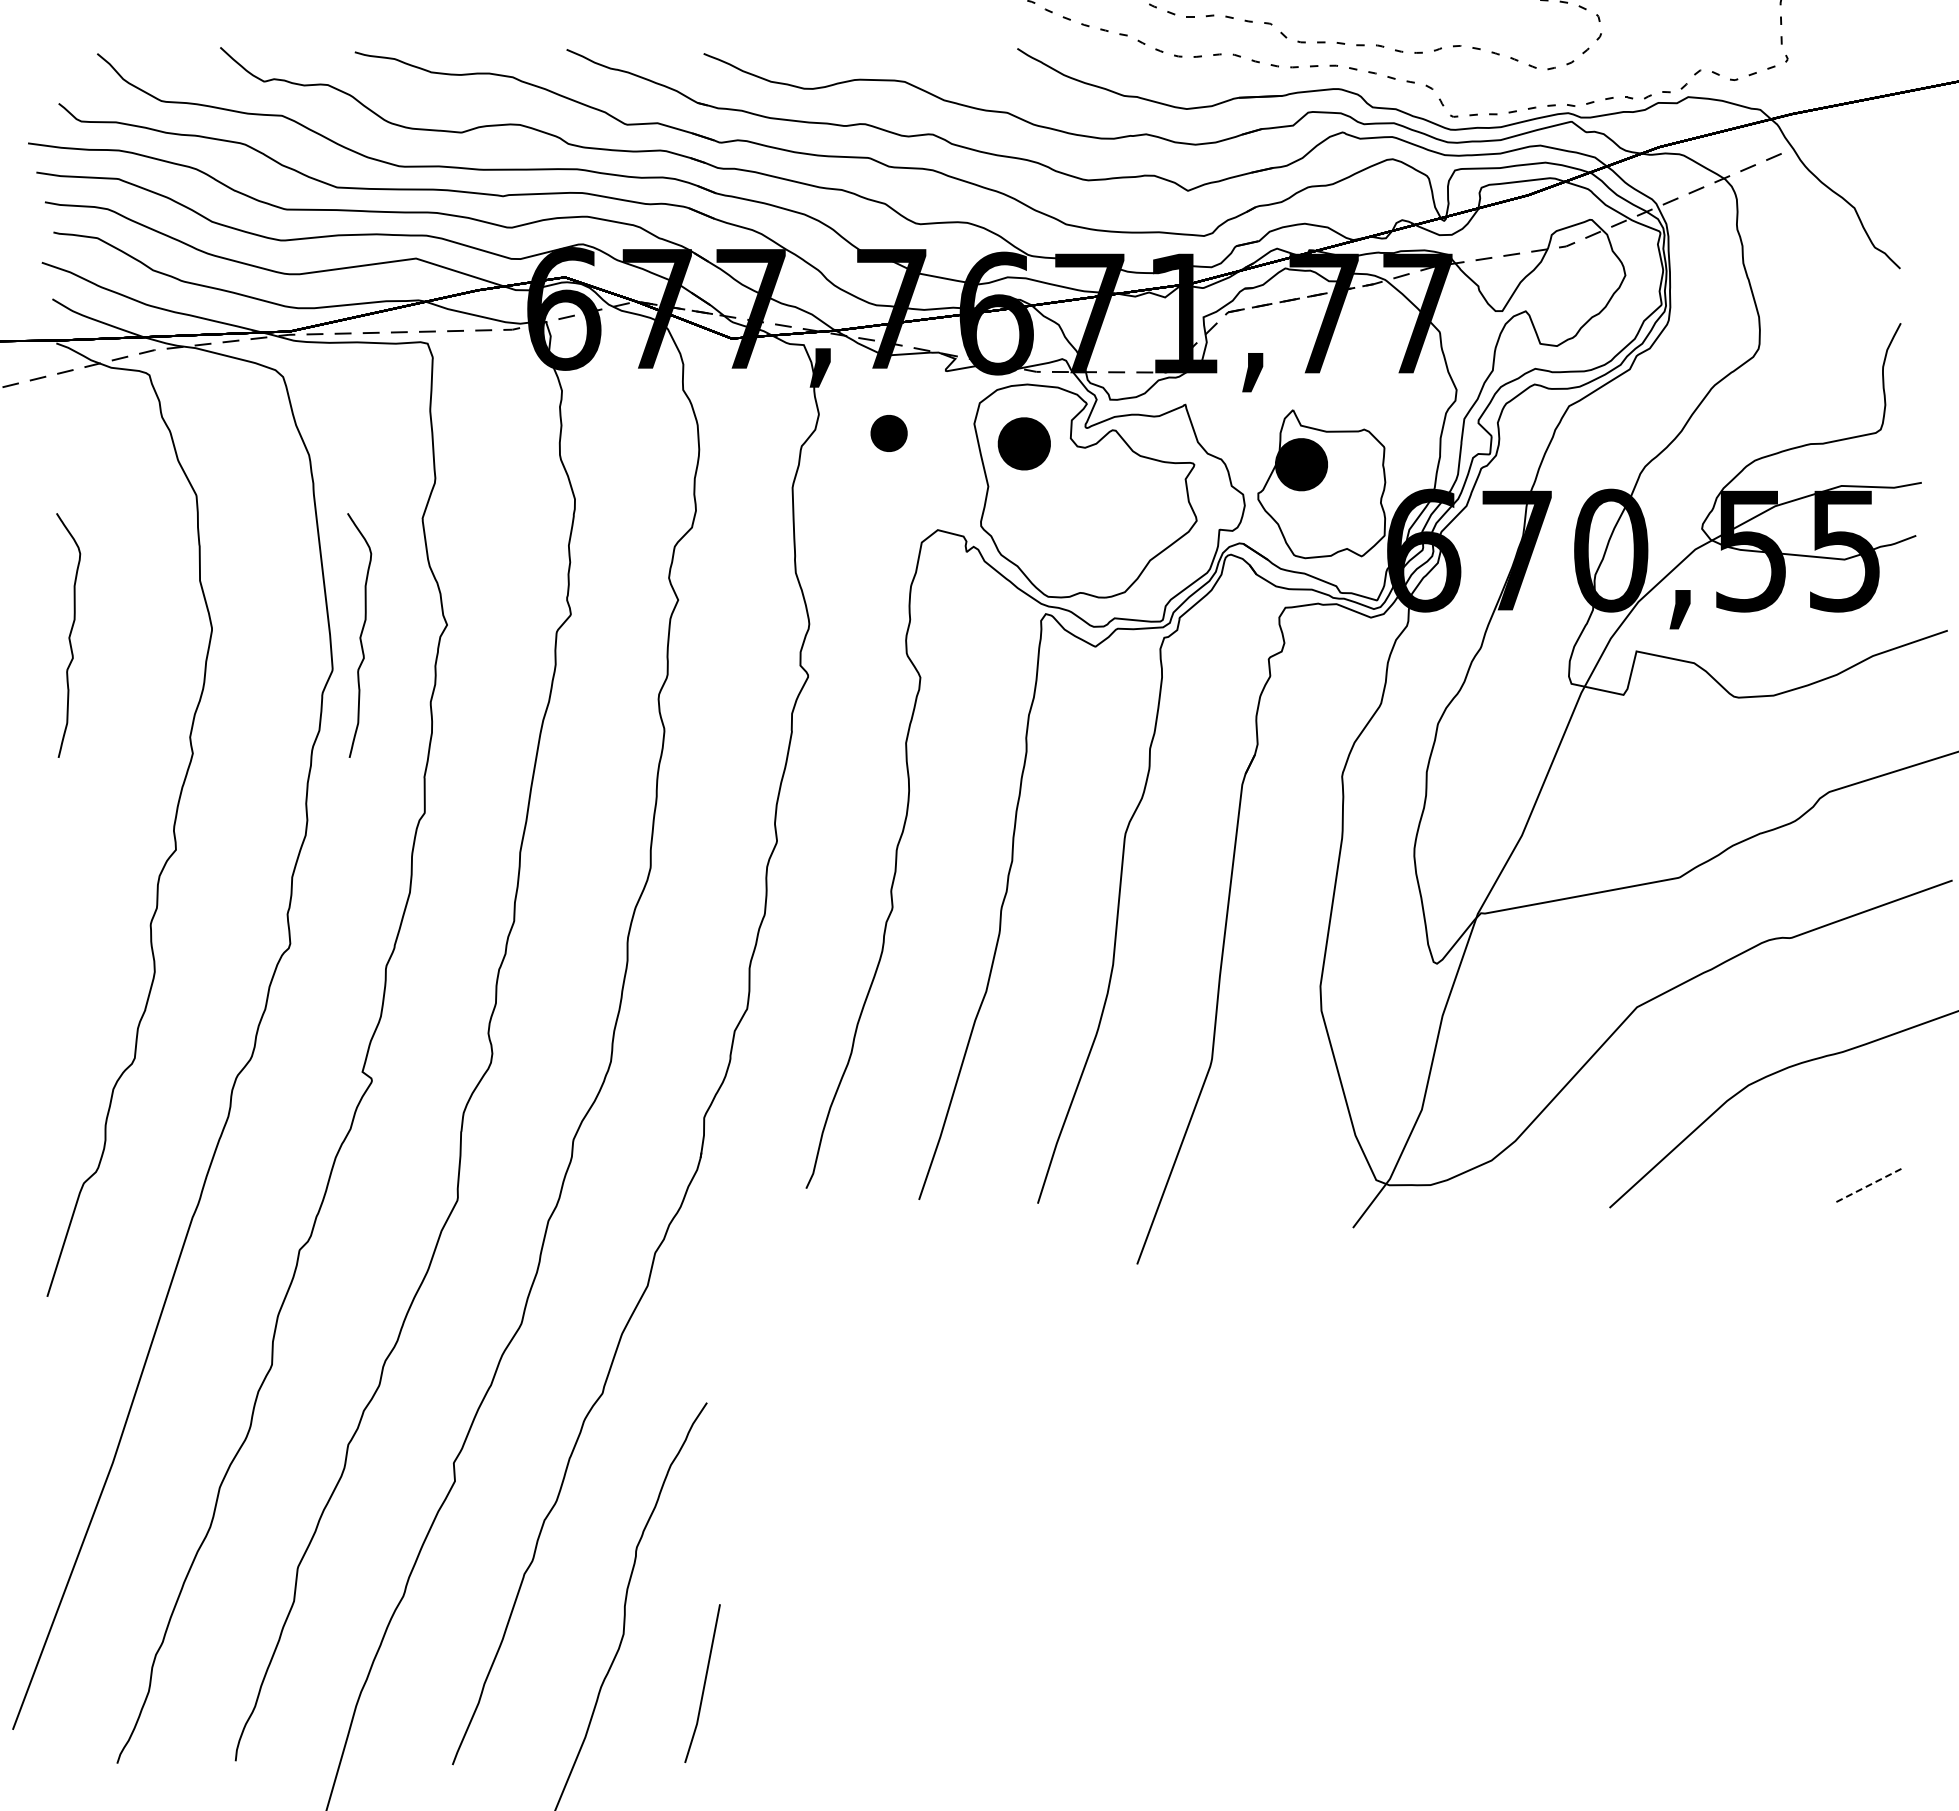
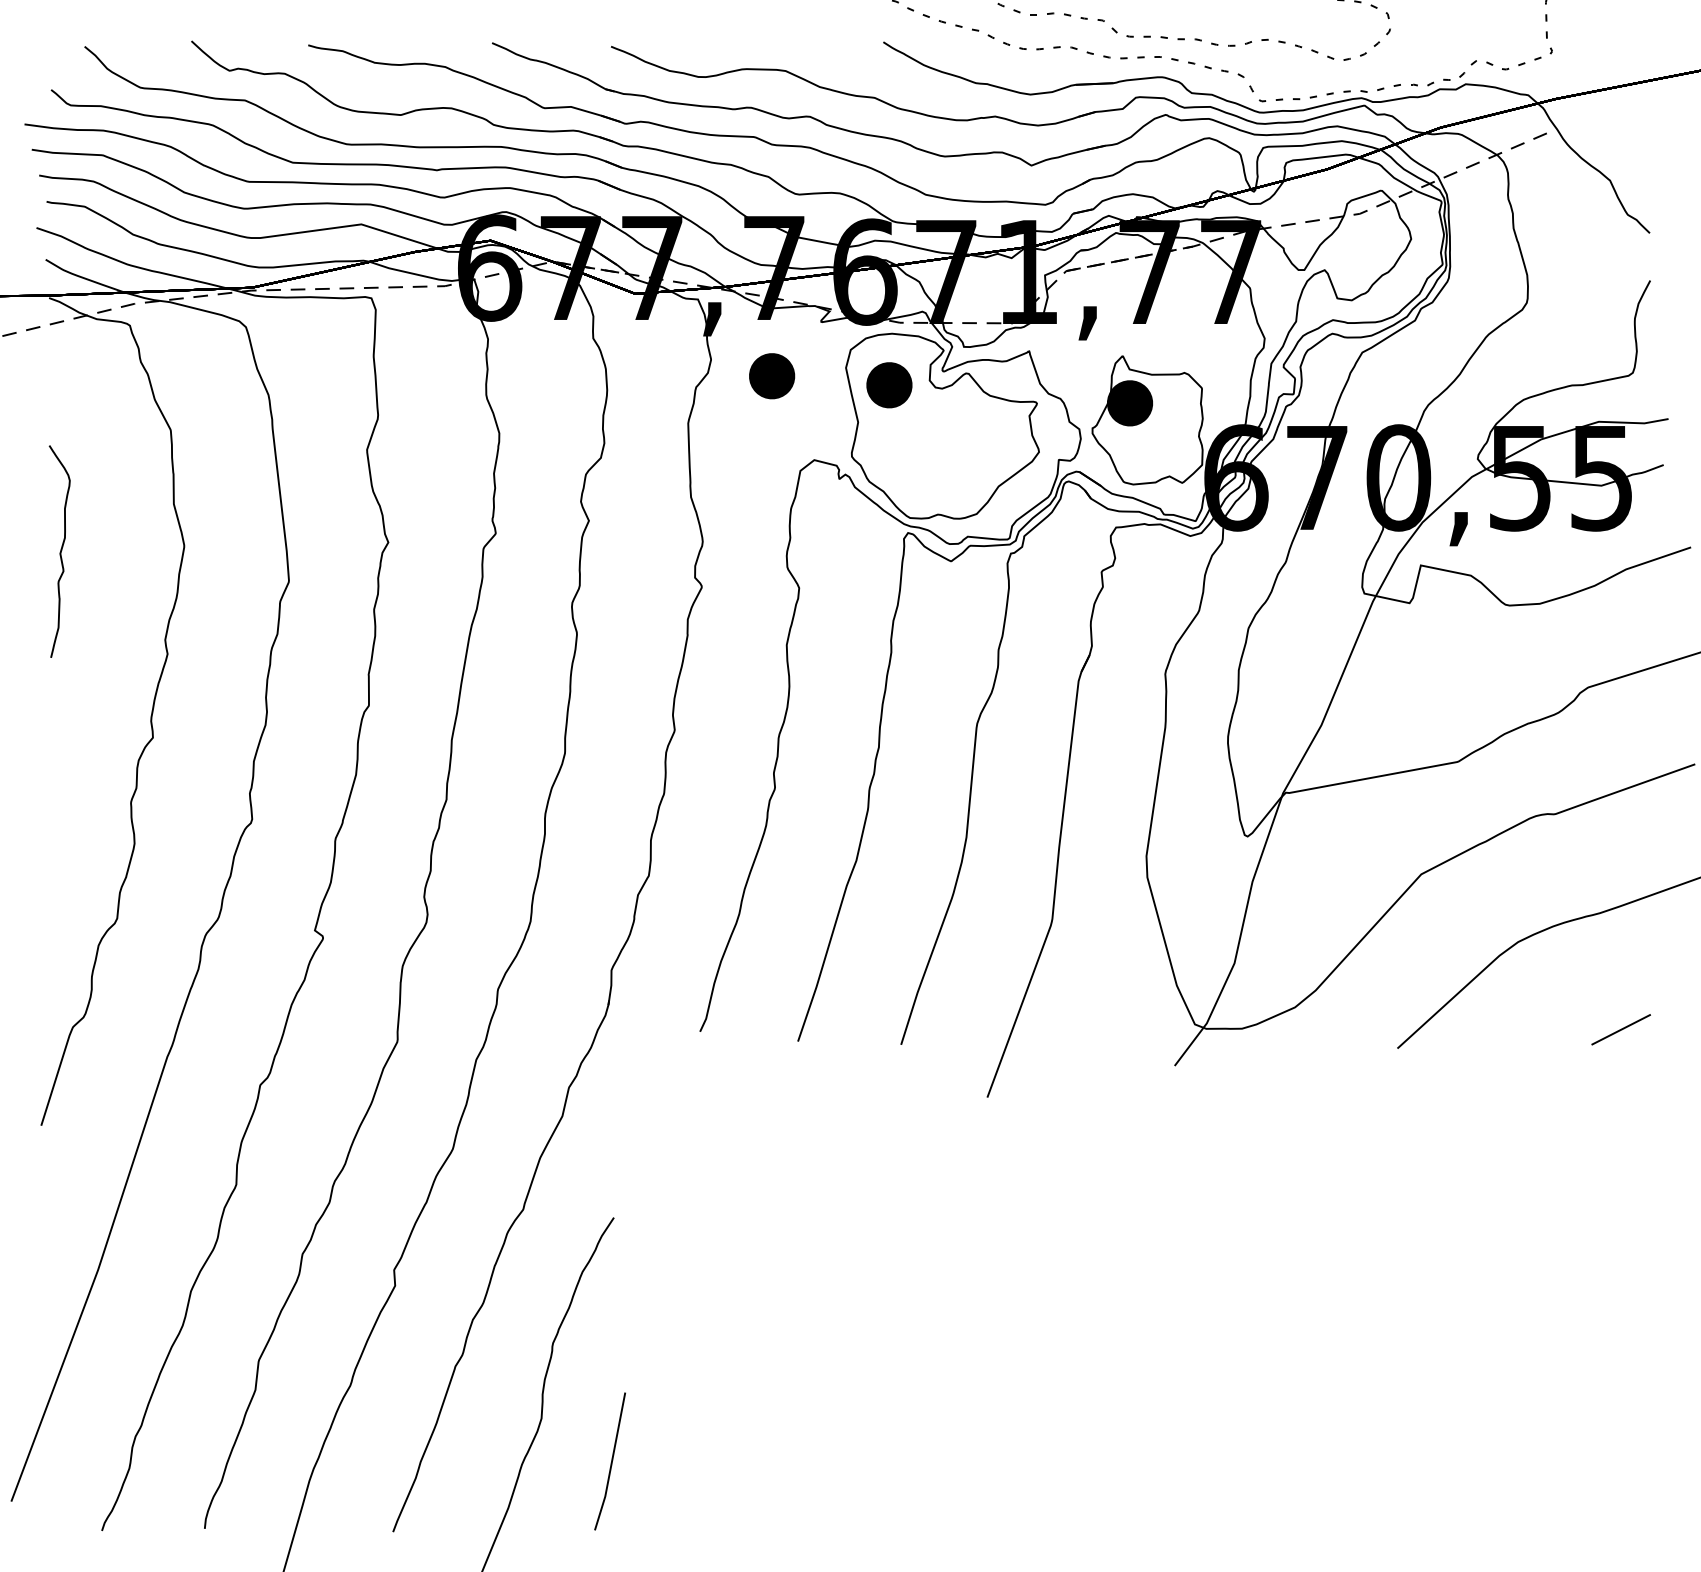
part: (888, 433) -> (771, 376), size x1.43
curve: (360, 635) -> (313, 551), removed
line: (1866, 1186) -> (1620, 1029), dashed -> solid

